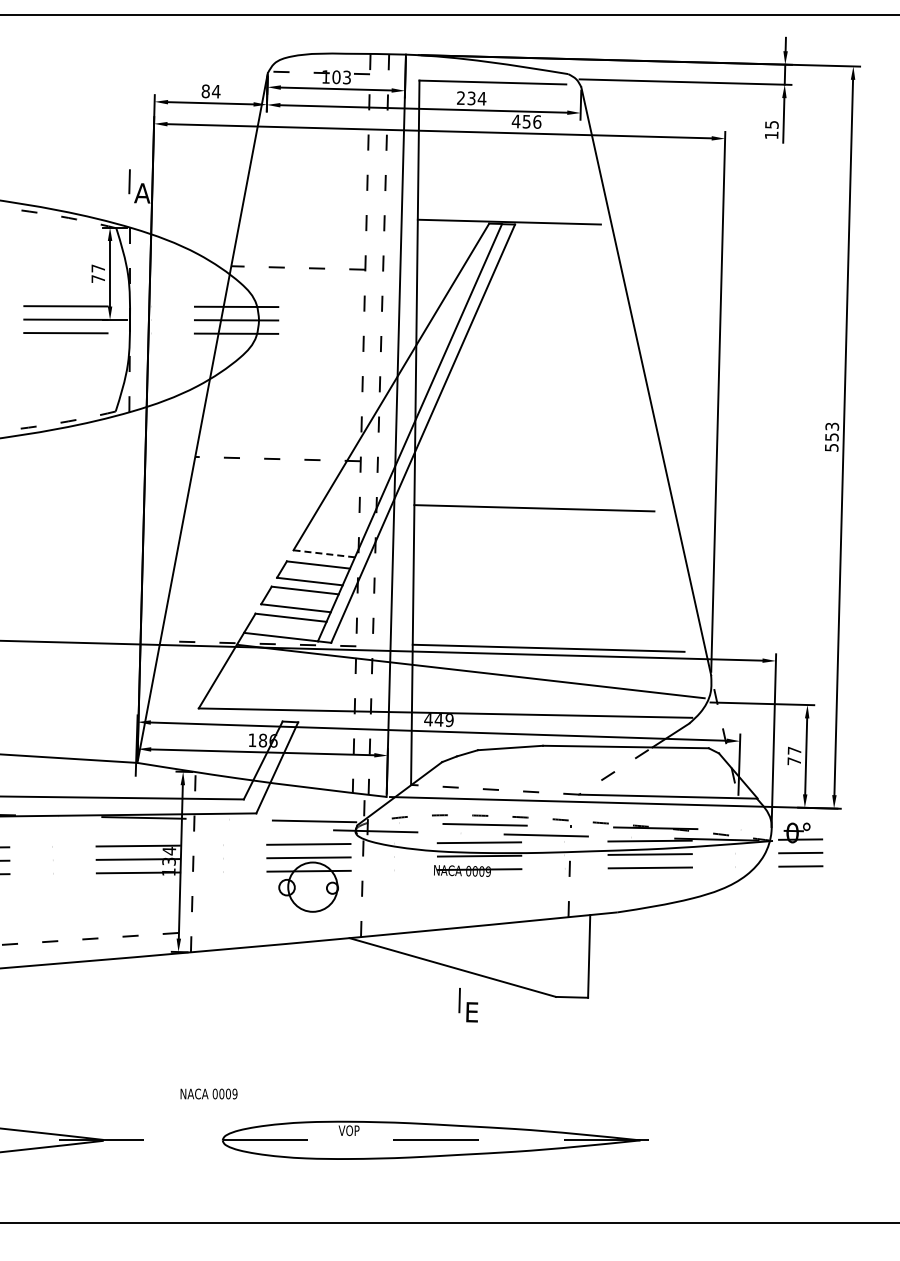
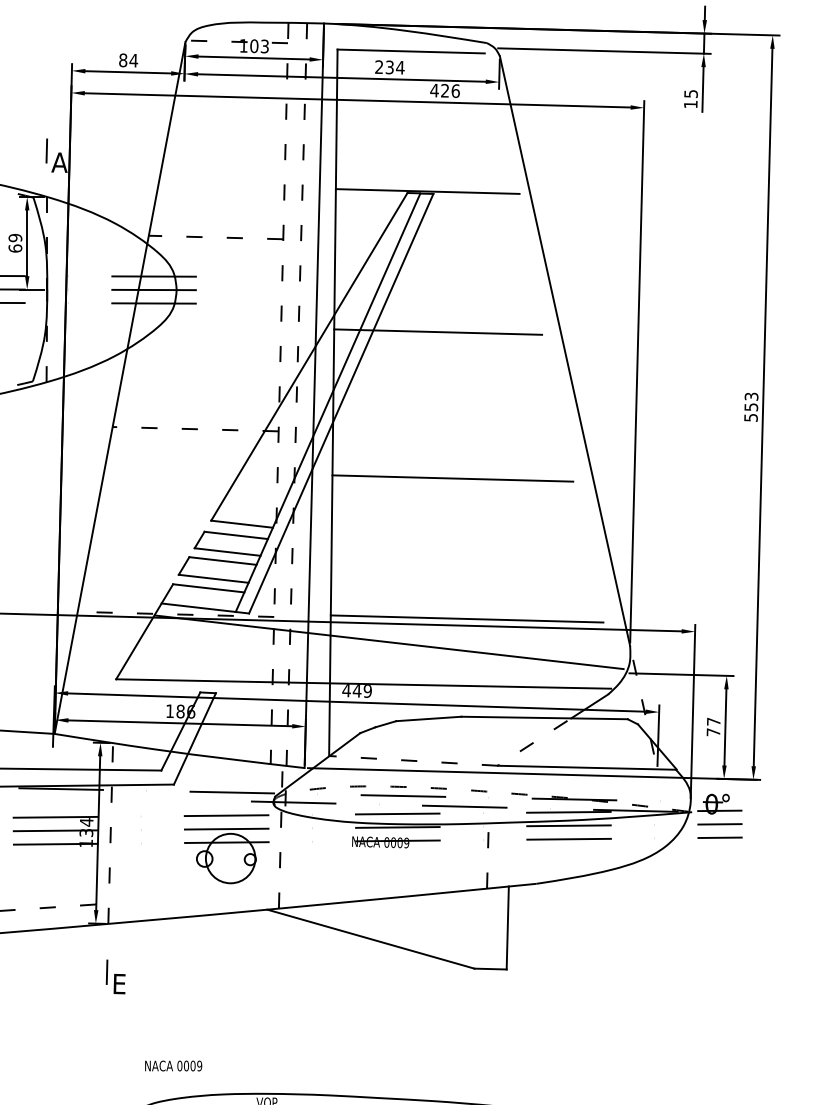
text: (526, 121) -> (444, 90), 456 -> 426
text: (98, 273) -> (15, 243), 77 -> 69
line: (519, 362) -> (437, 332), added
line: (324, 553) -> (242, 523), dashed -> solid
part: (468, 1005) -> (115, 977), moved
text: (208, 1093) -> (173, 1065), moved

